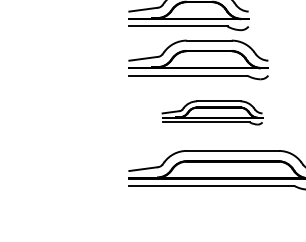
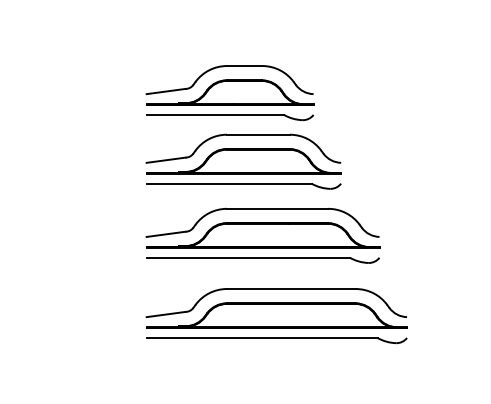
part: (212, 112) -> (262, 235), size x1.67

